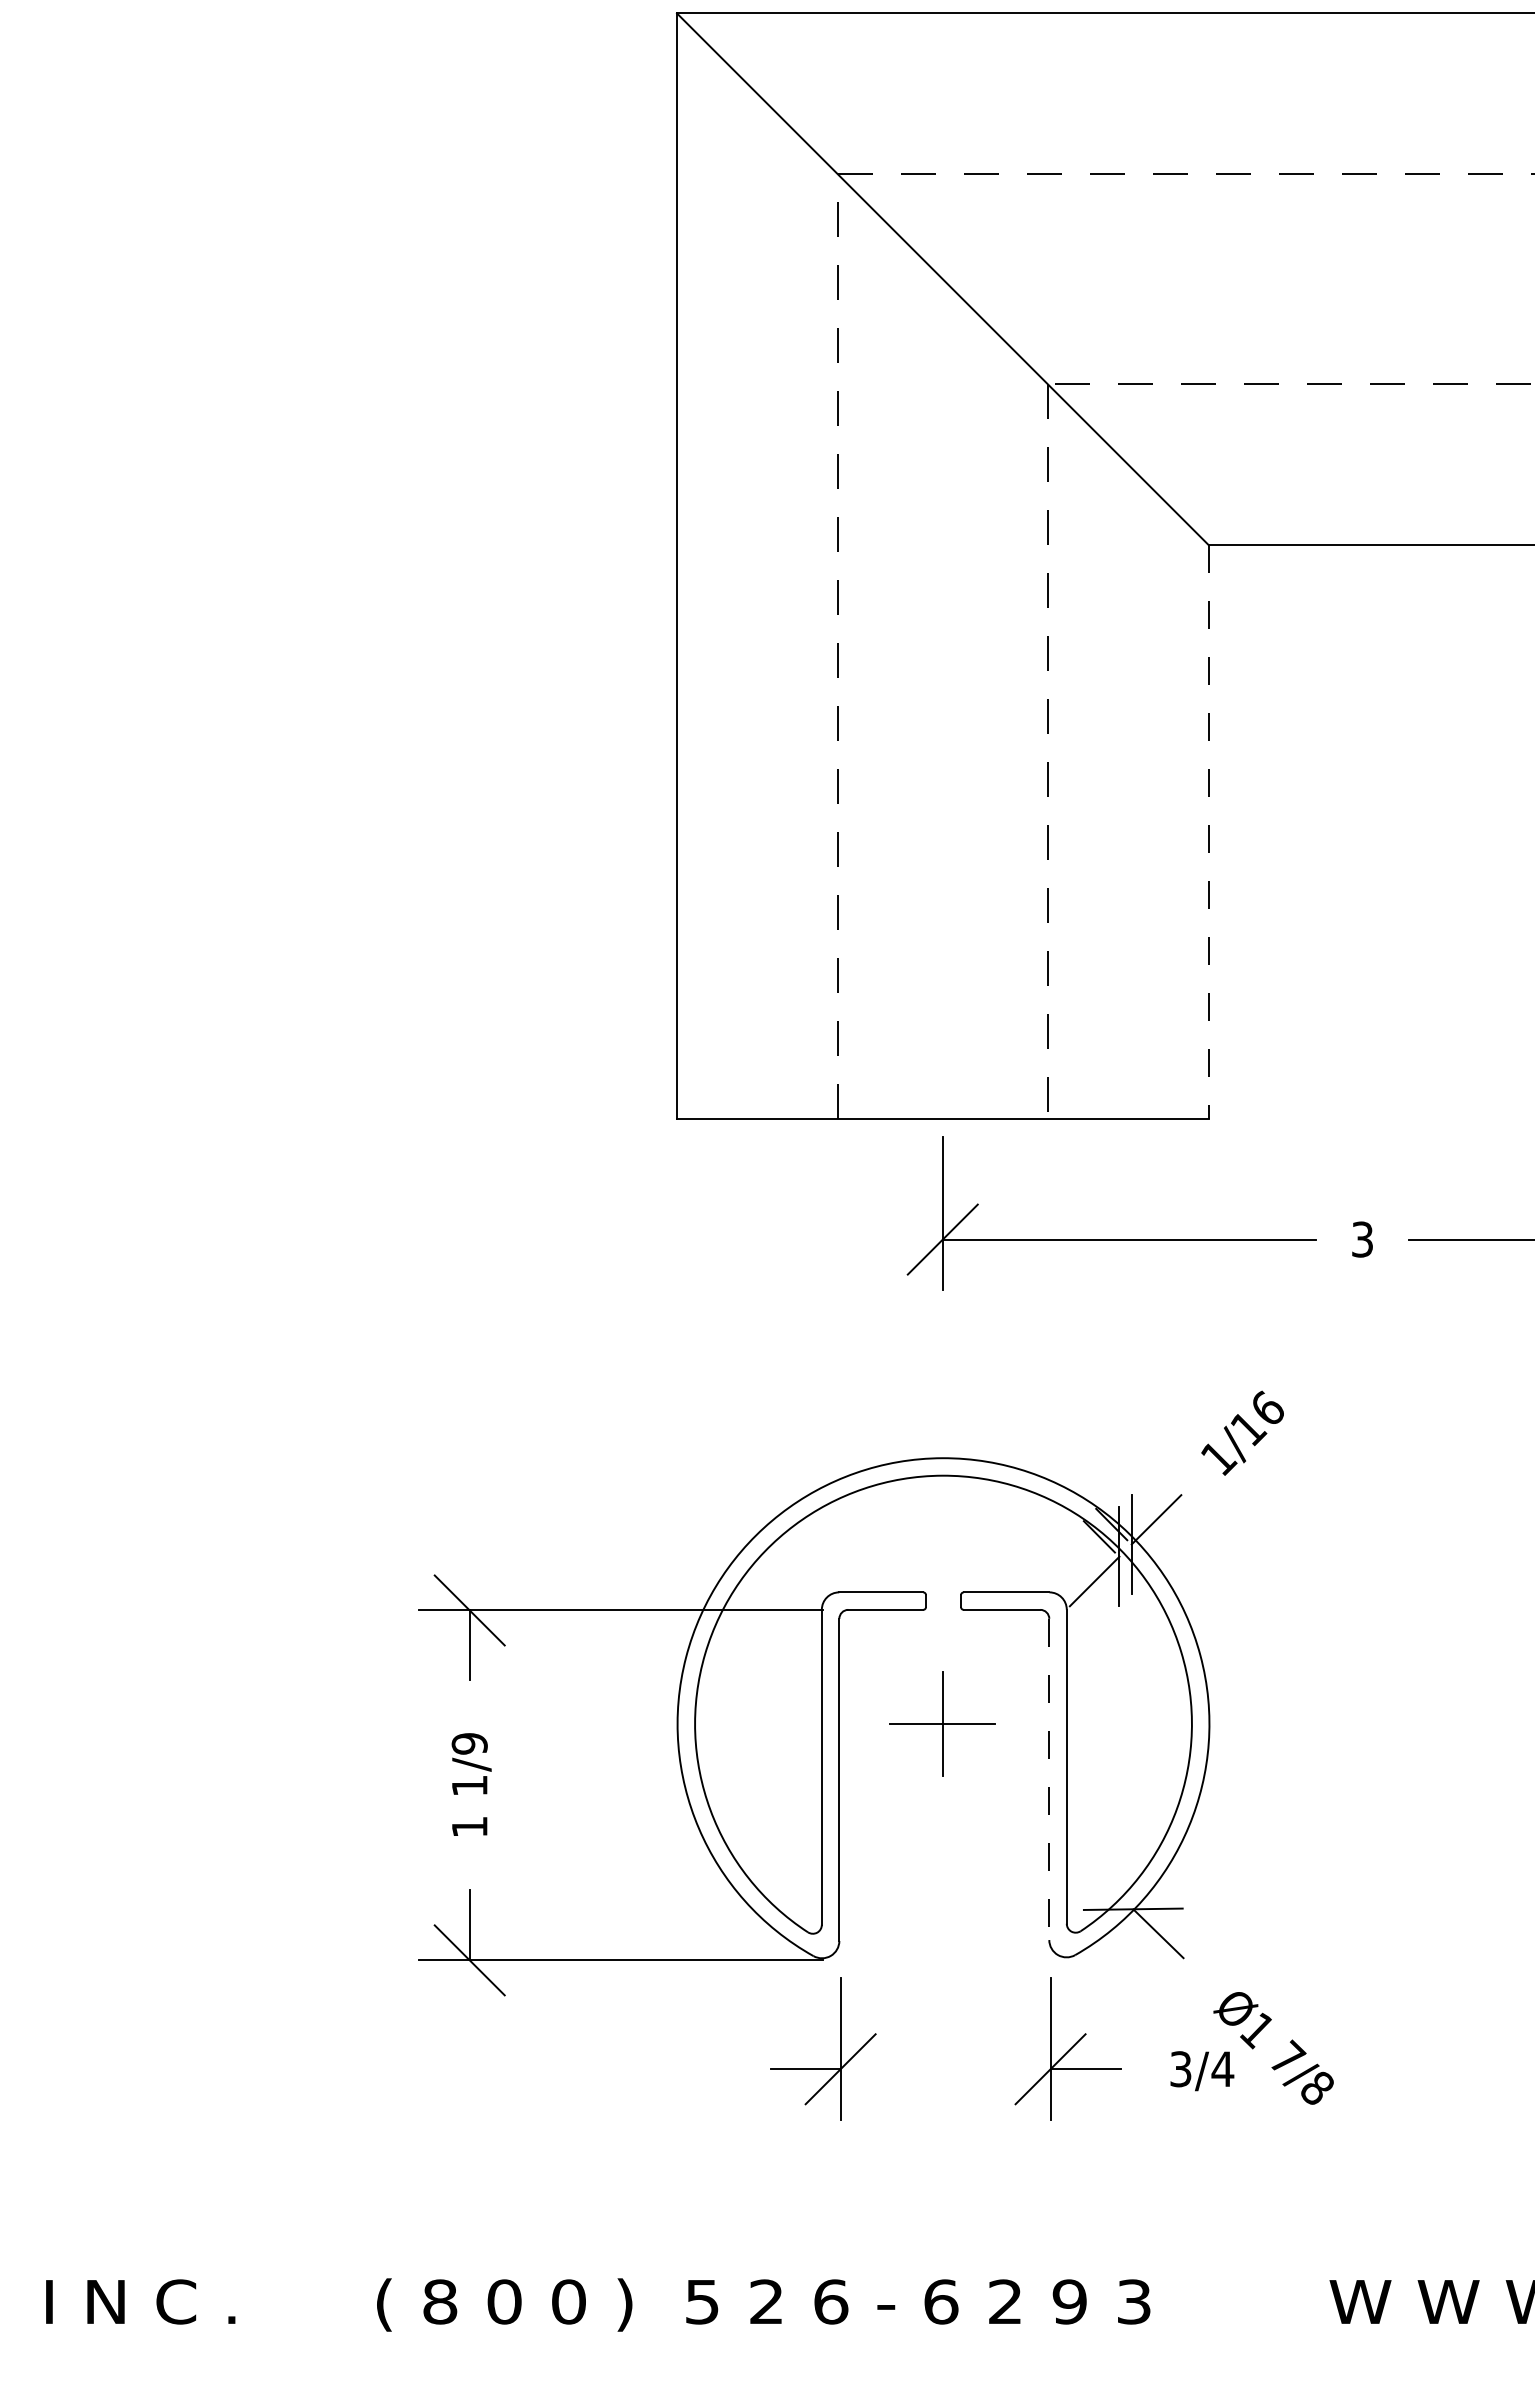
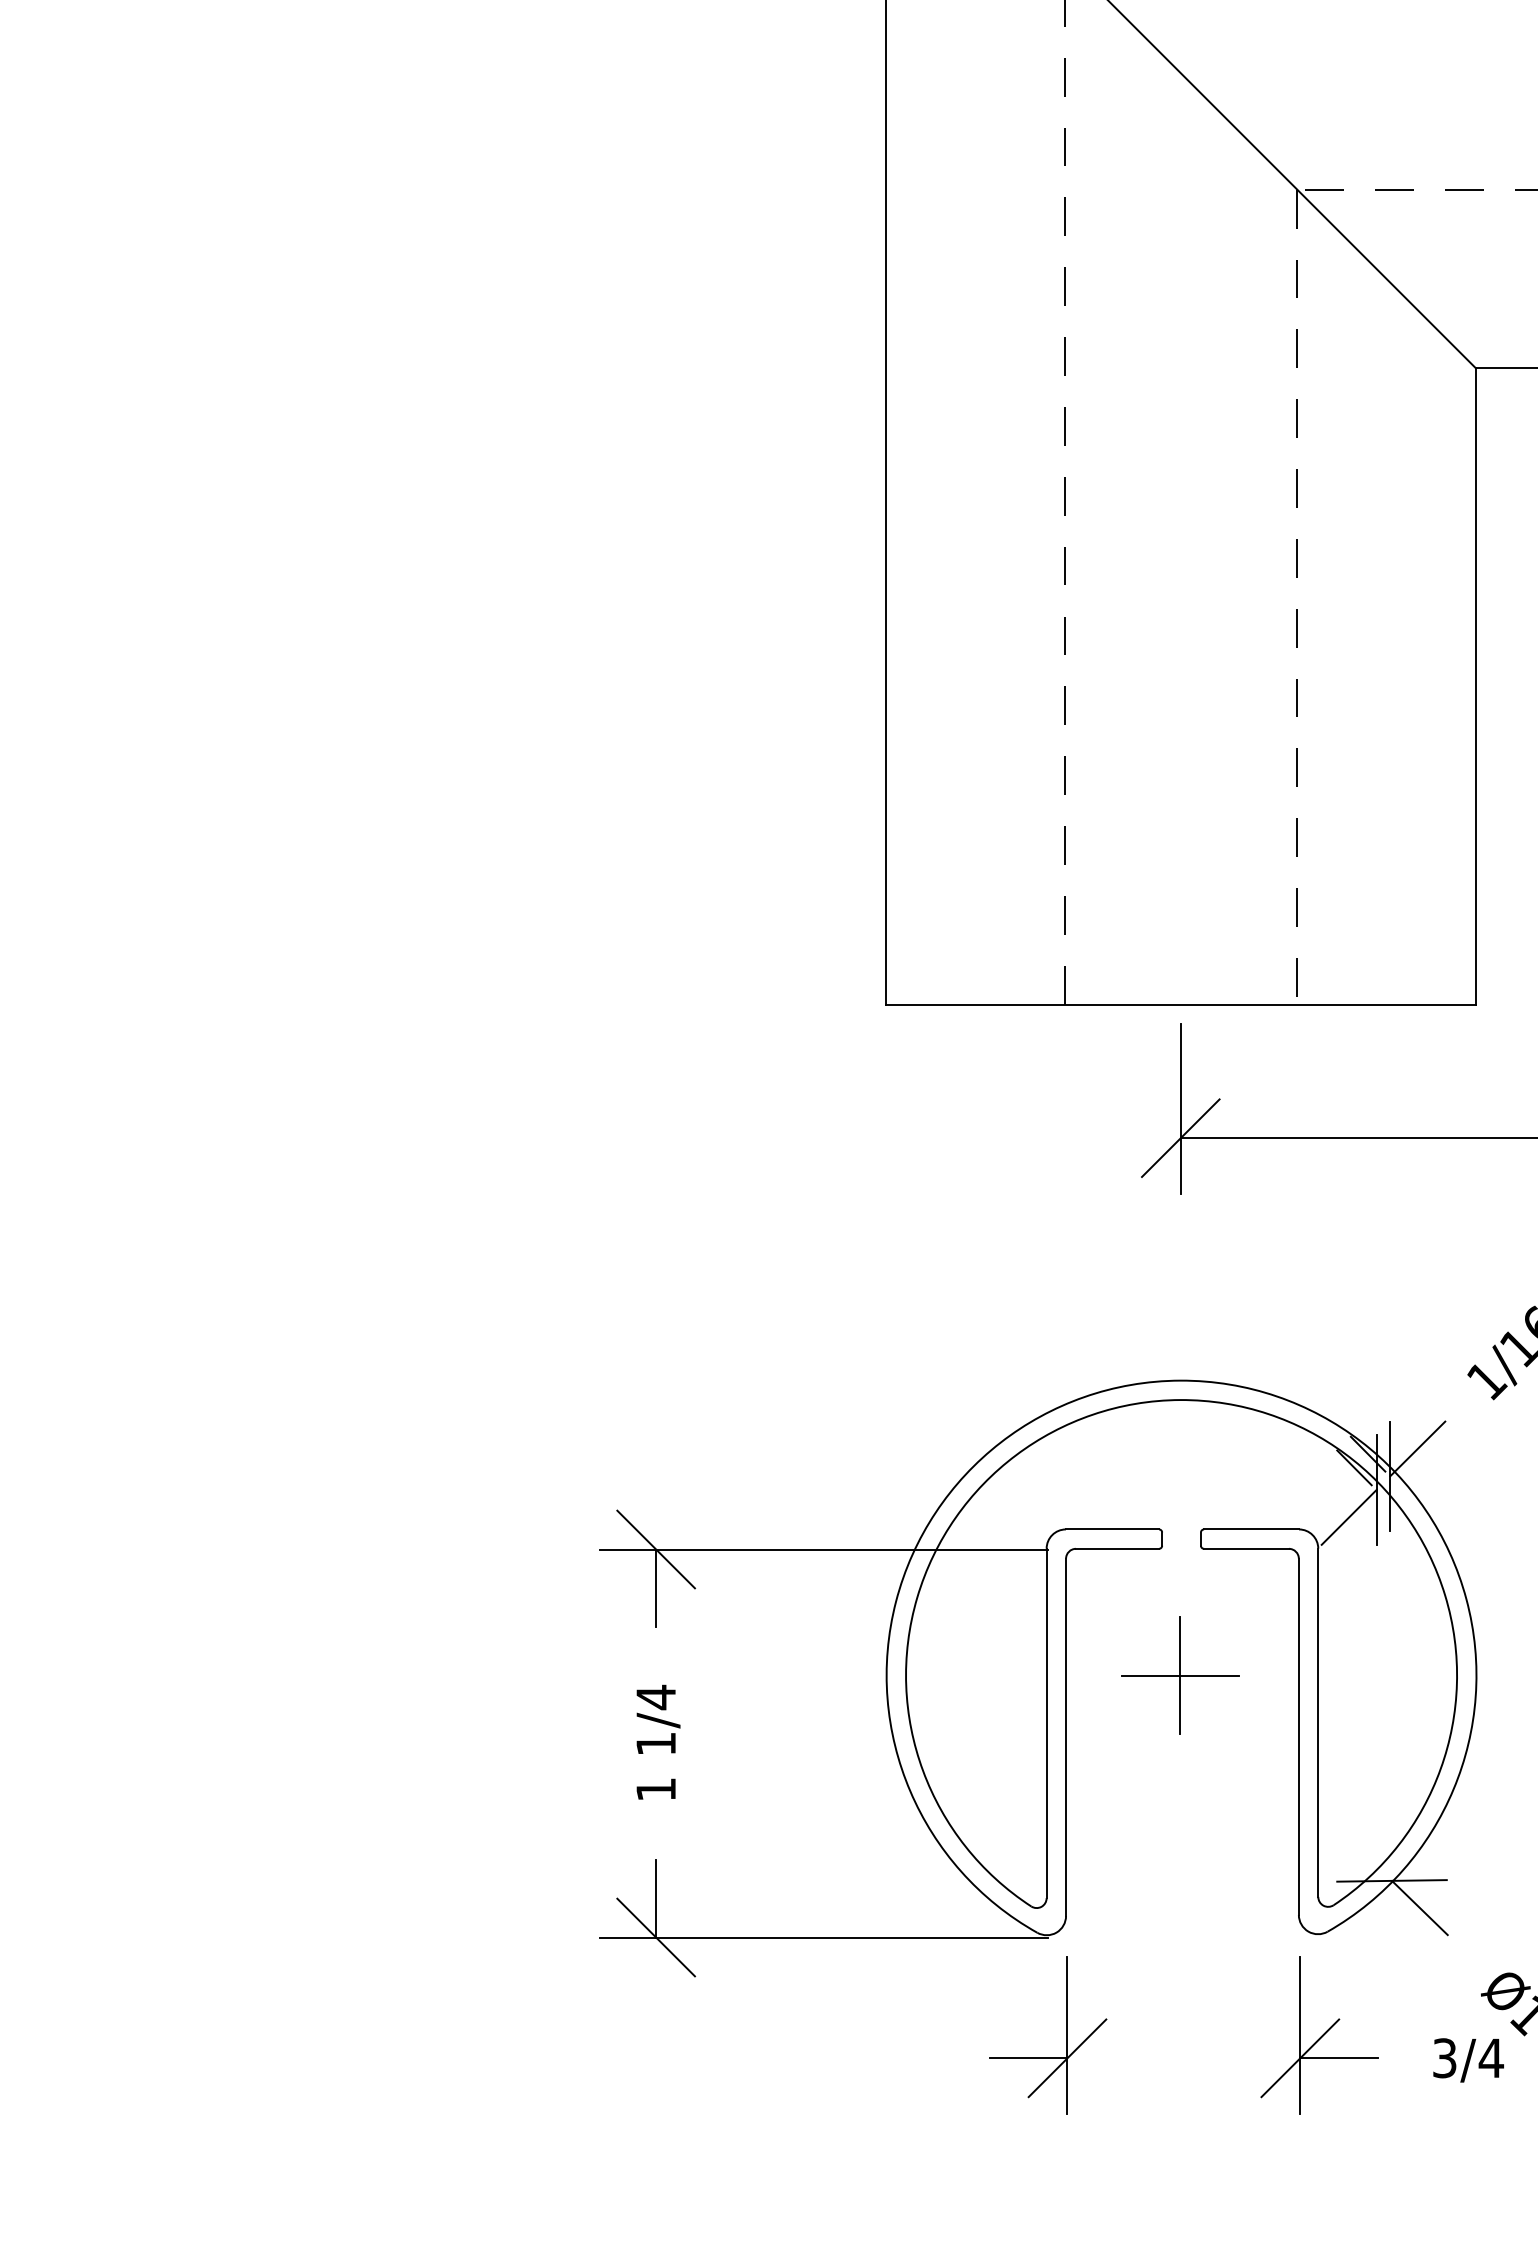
line: (1208, 832) -> (1475, 686), dashed -> solid
text: (469, 1743) -> (655, 1697), 1/9 -> 1/4
line: (1049, 1779) -> (1299, 1736), dashed -> solid

